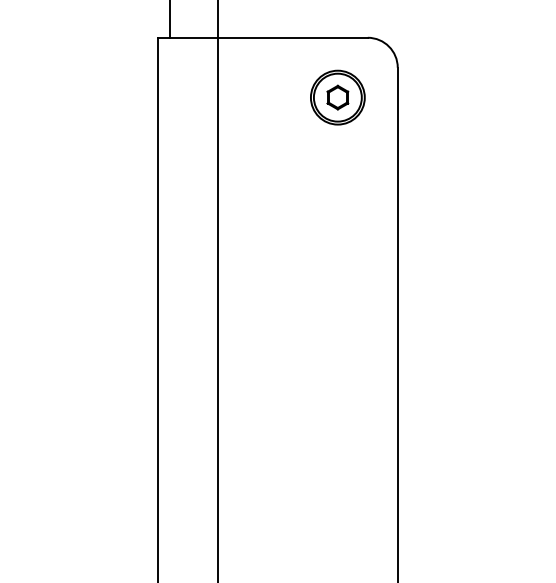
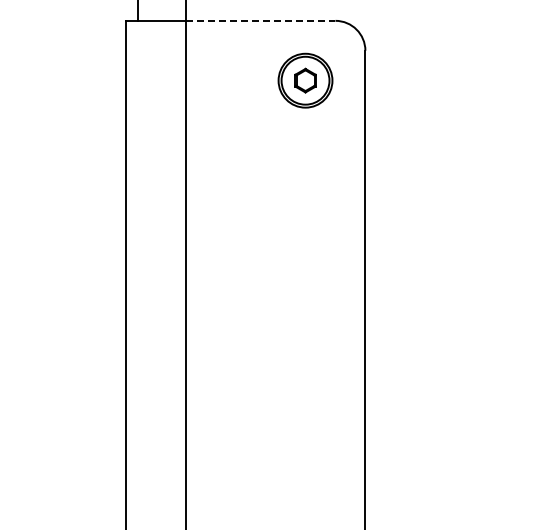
line: (292, 37) -> (260, 20), solid -> dashed

